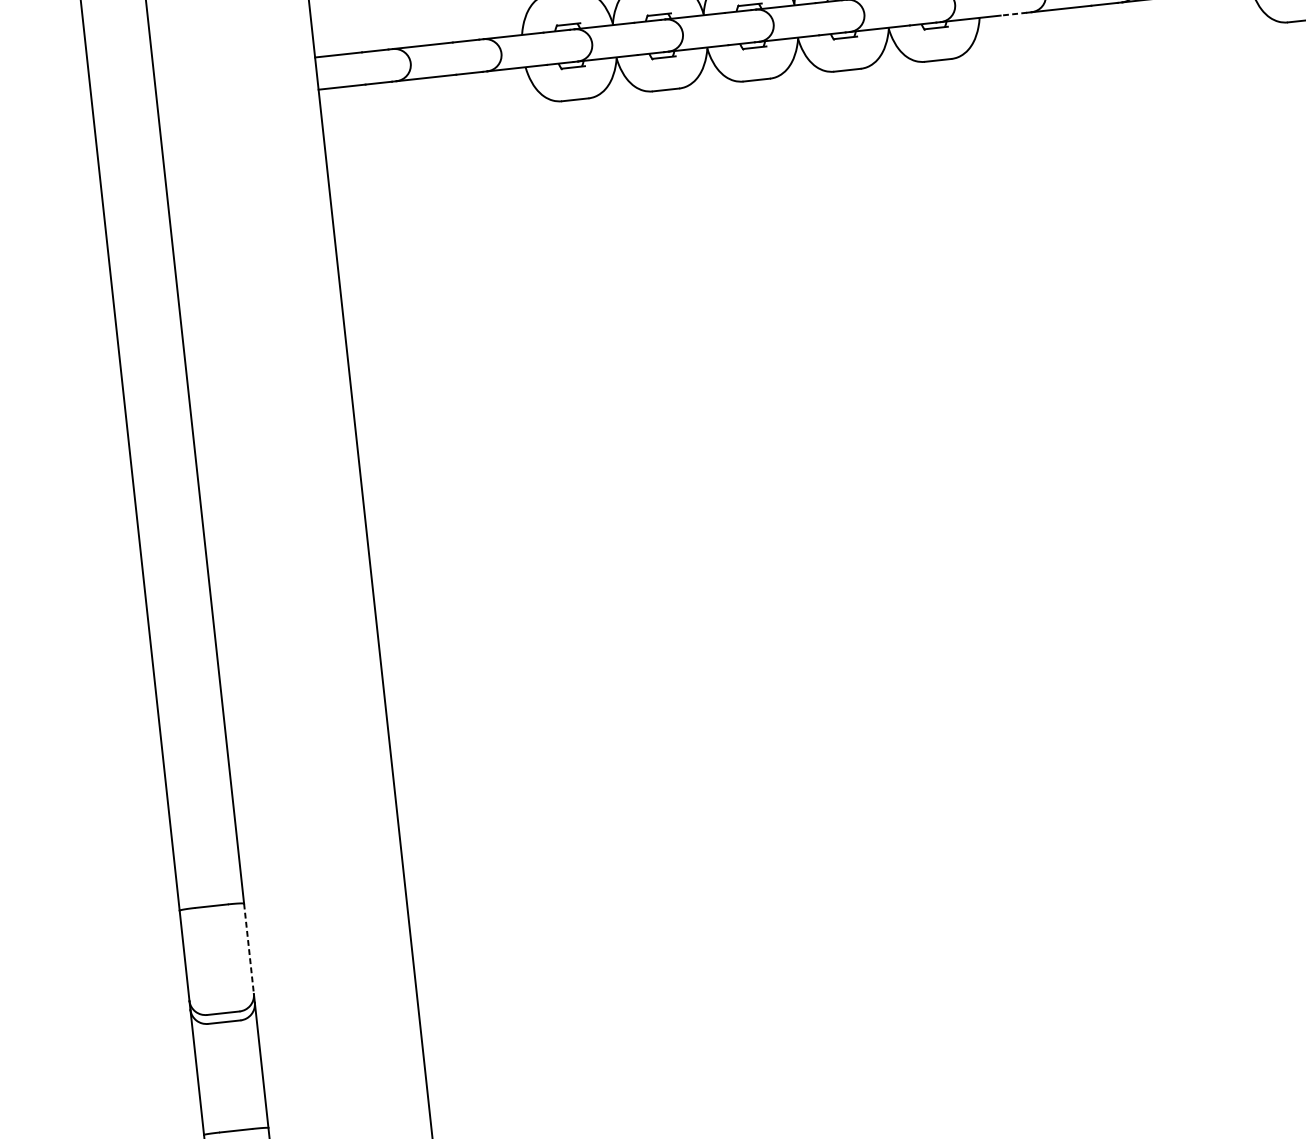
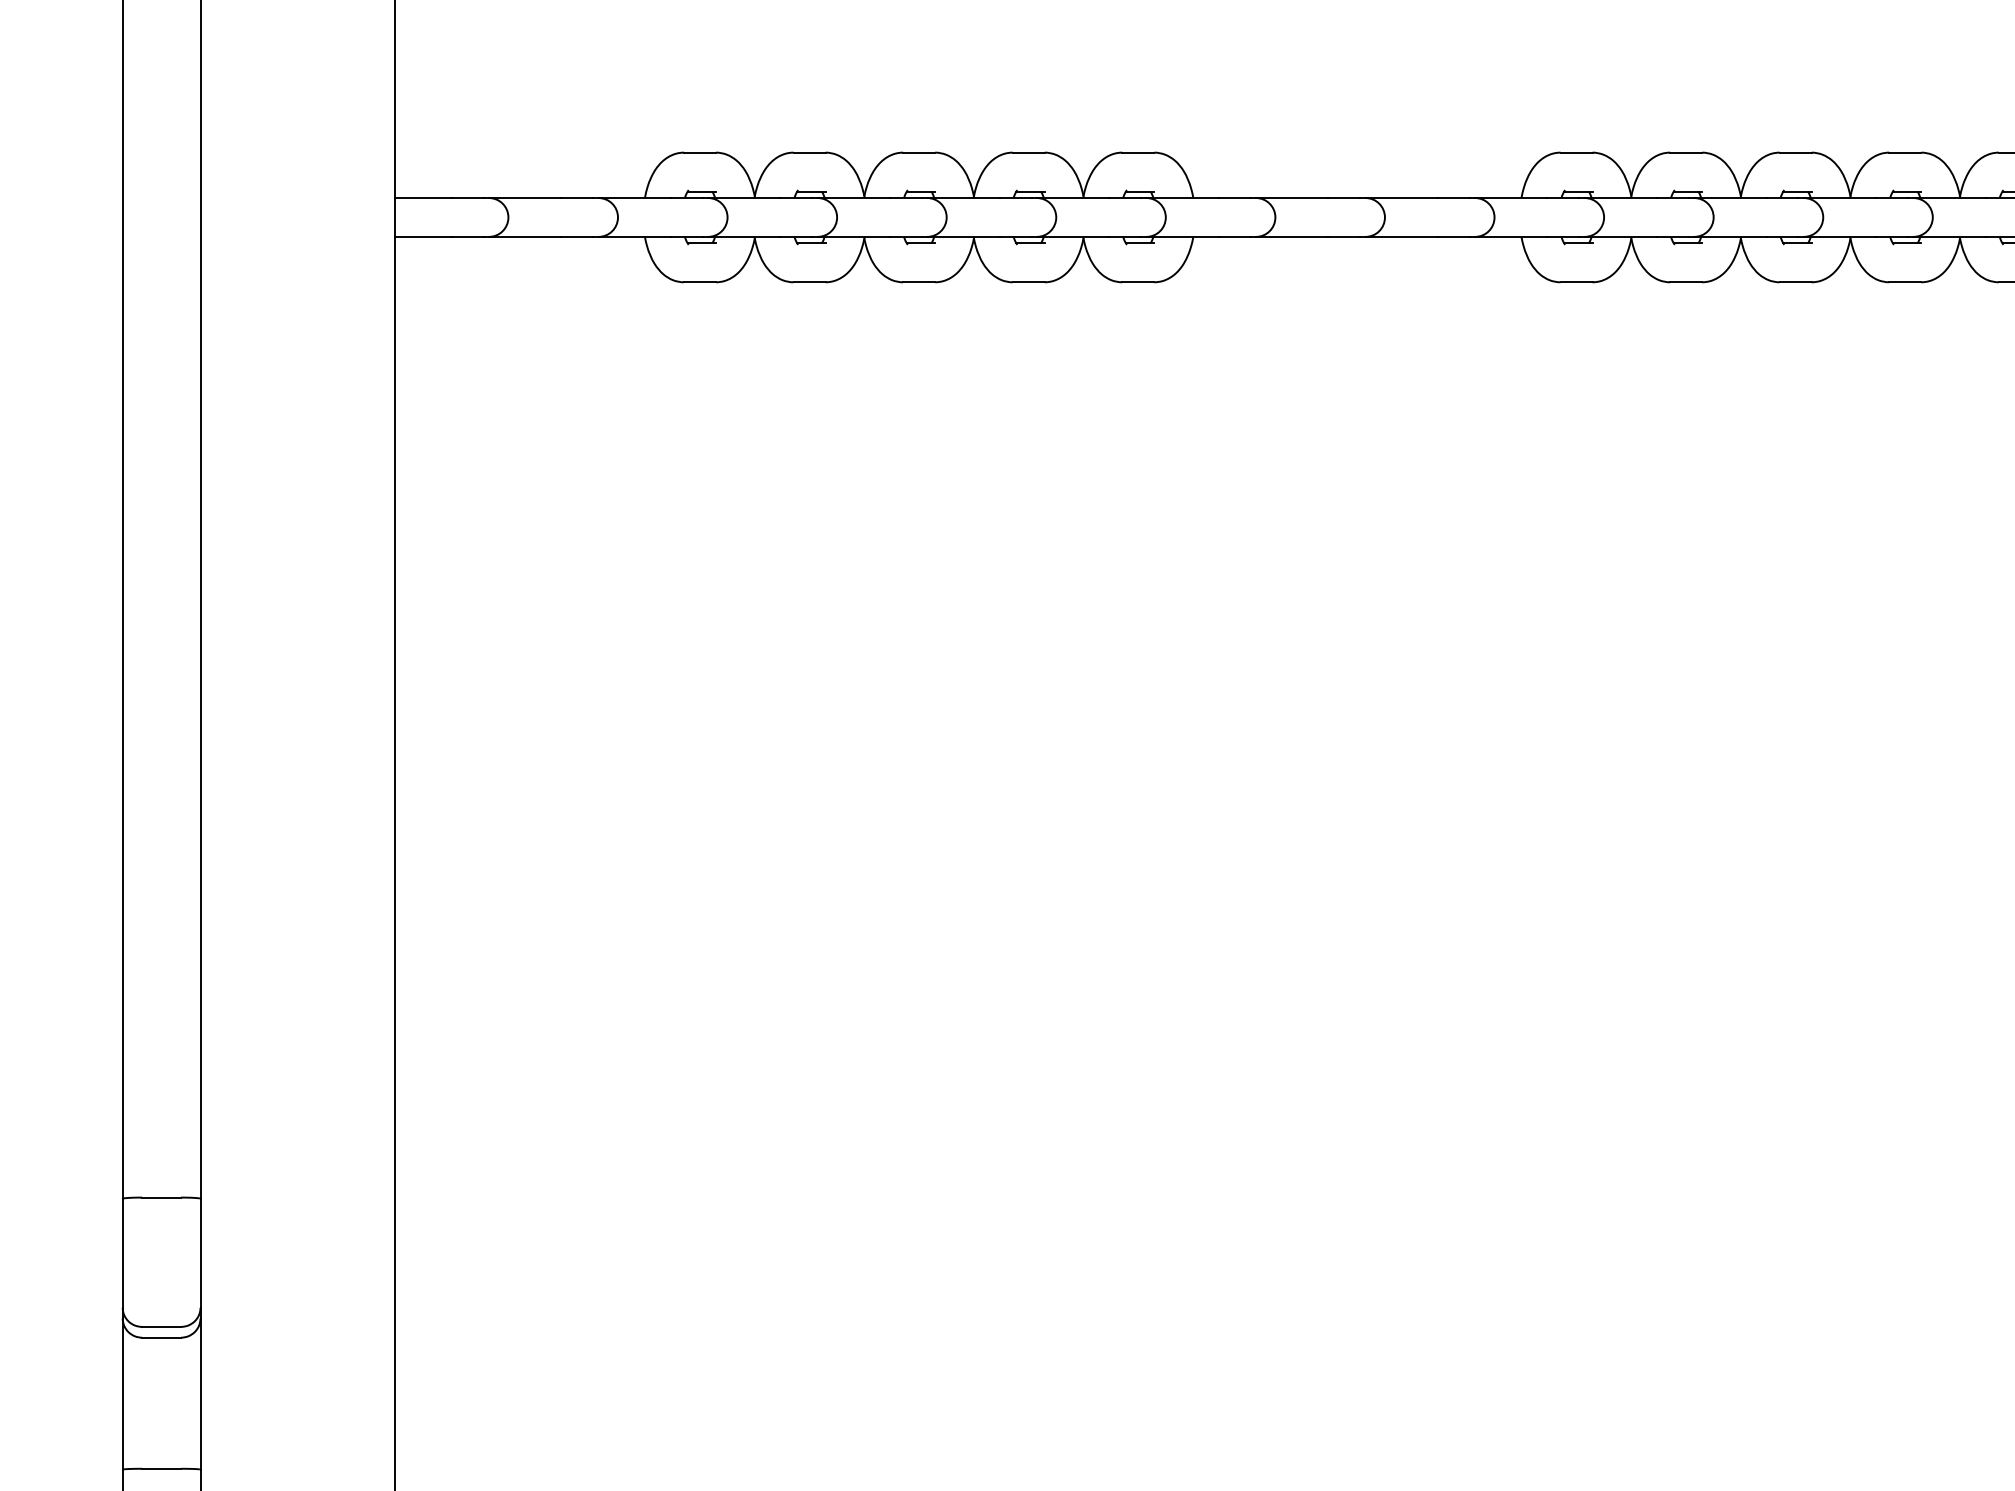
line: (1013, 13) -> (1234, 236), dashed -> solid
line: (248, 948) -> (200, 1253), dashed -> solid

